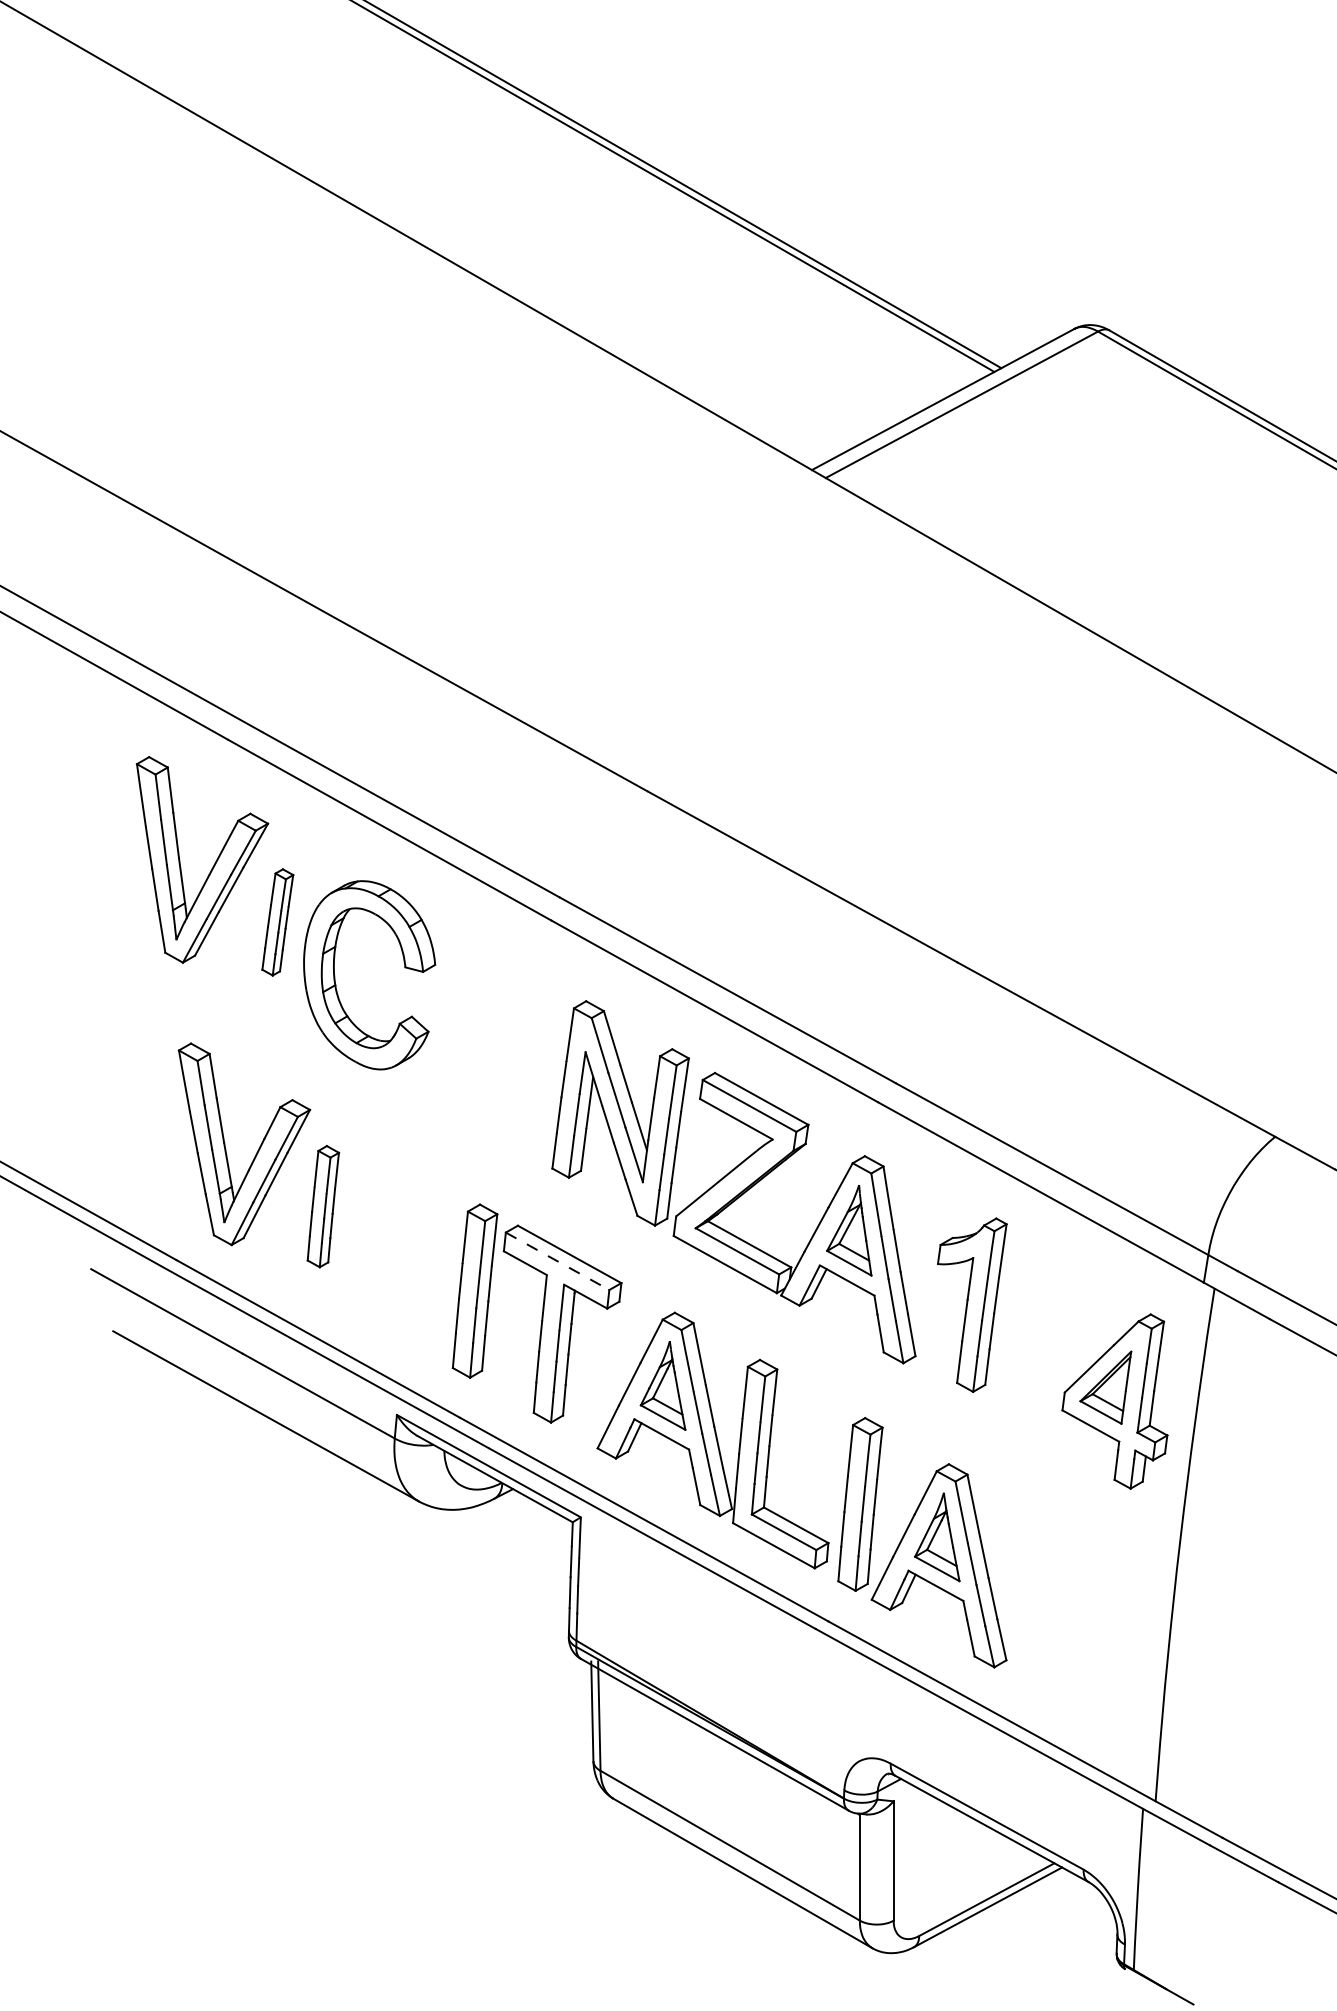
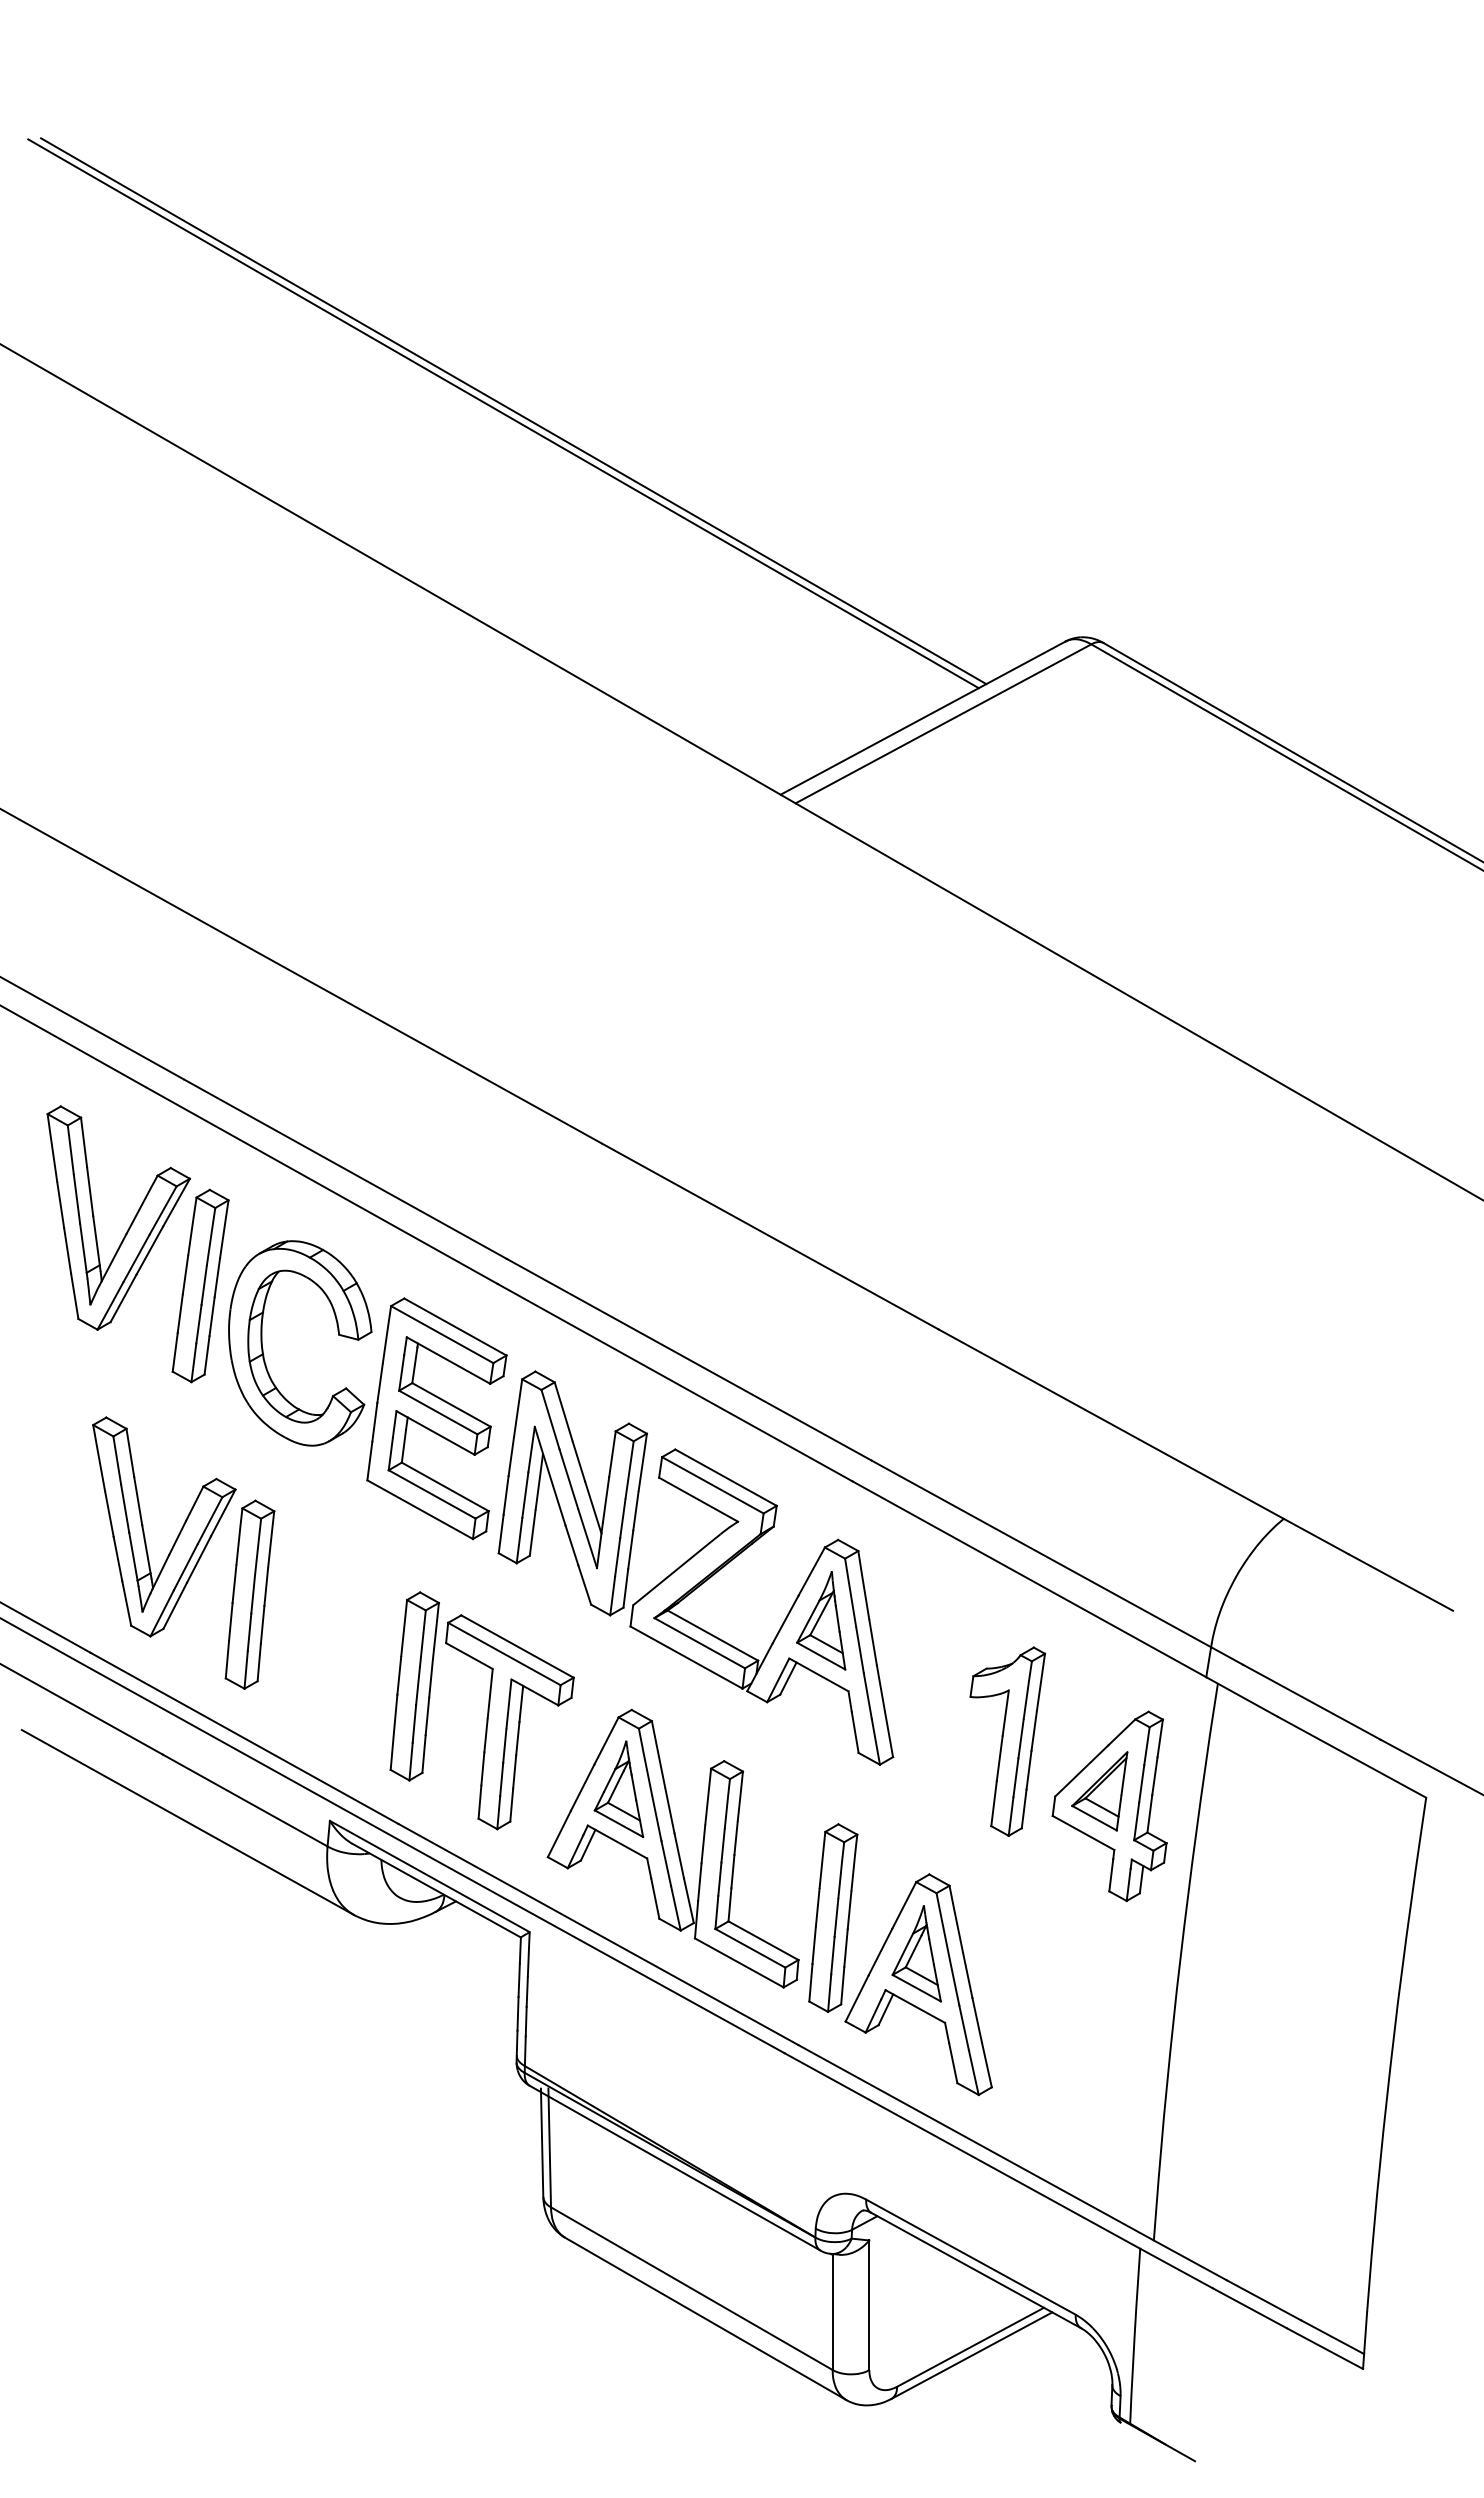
part: (277, 921) -> (200, 1285), size x1.67
part: (495, 1044) -> (436, 1418), added
part: (322, 1206) -> (249, 1594), size x1.43
line: (557, 1261) -> (504, 1654), dashed -> solid
part: (972, 1305) -> (1007, 1741), moved

